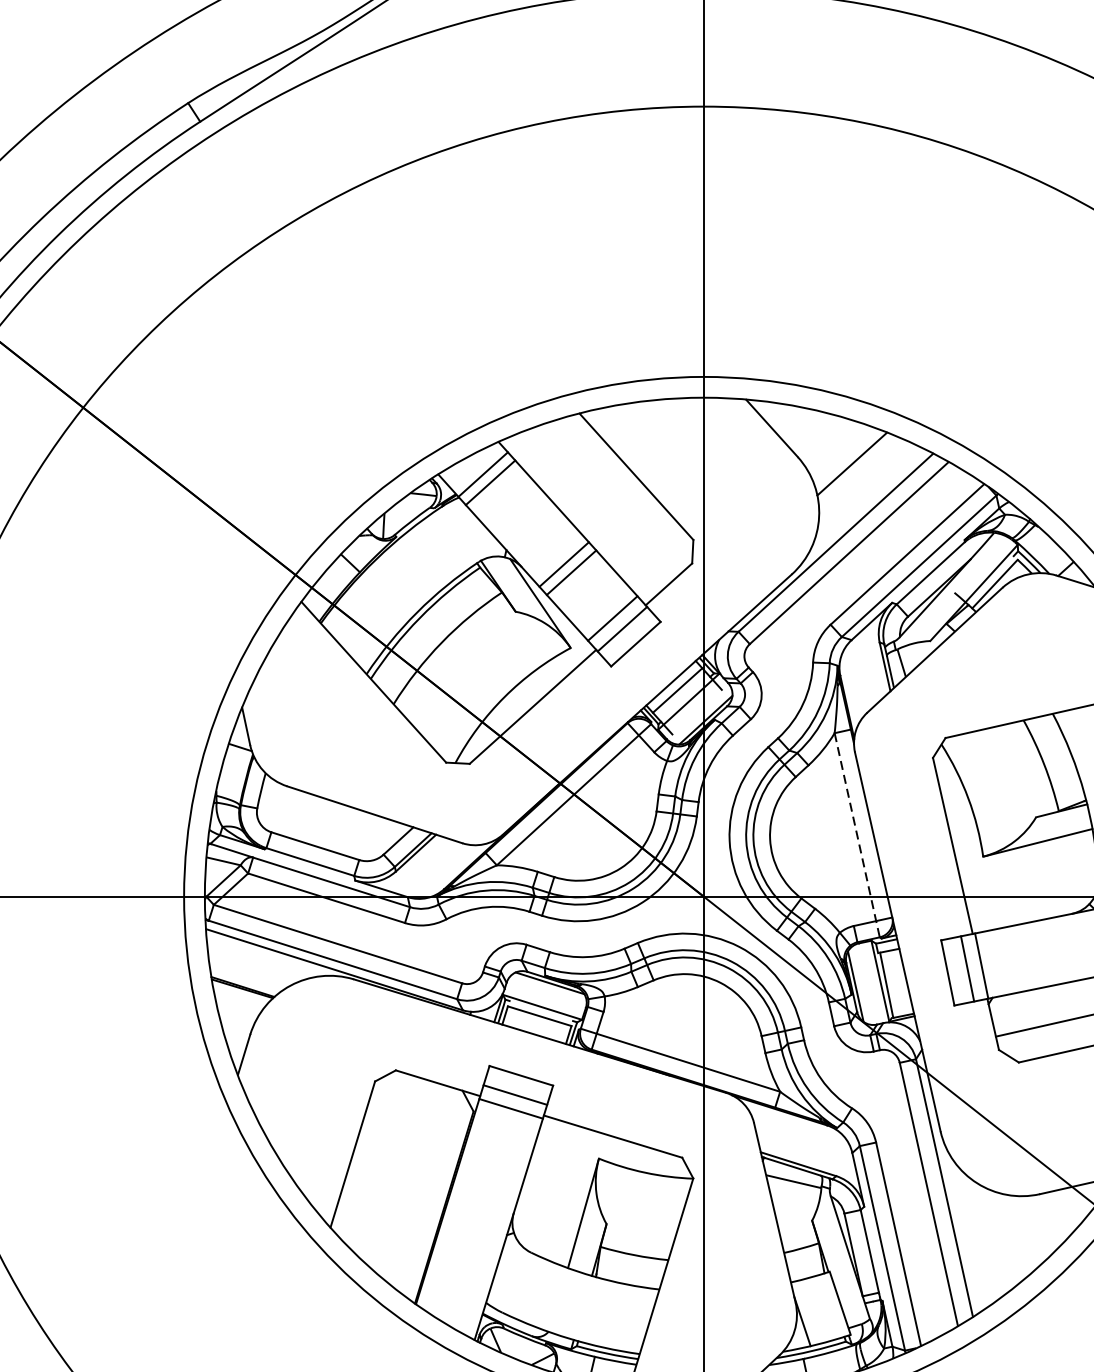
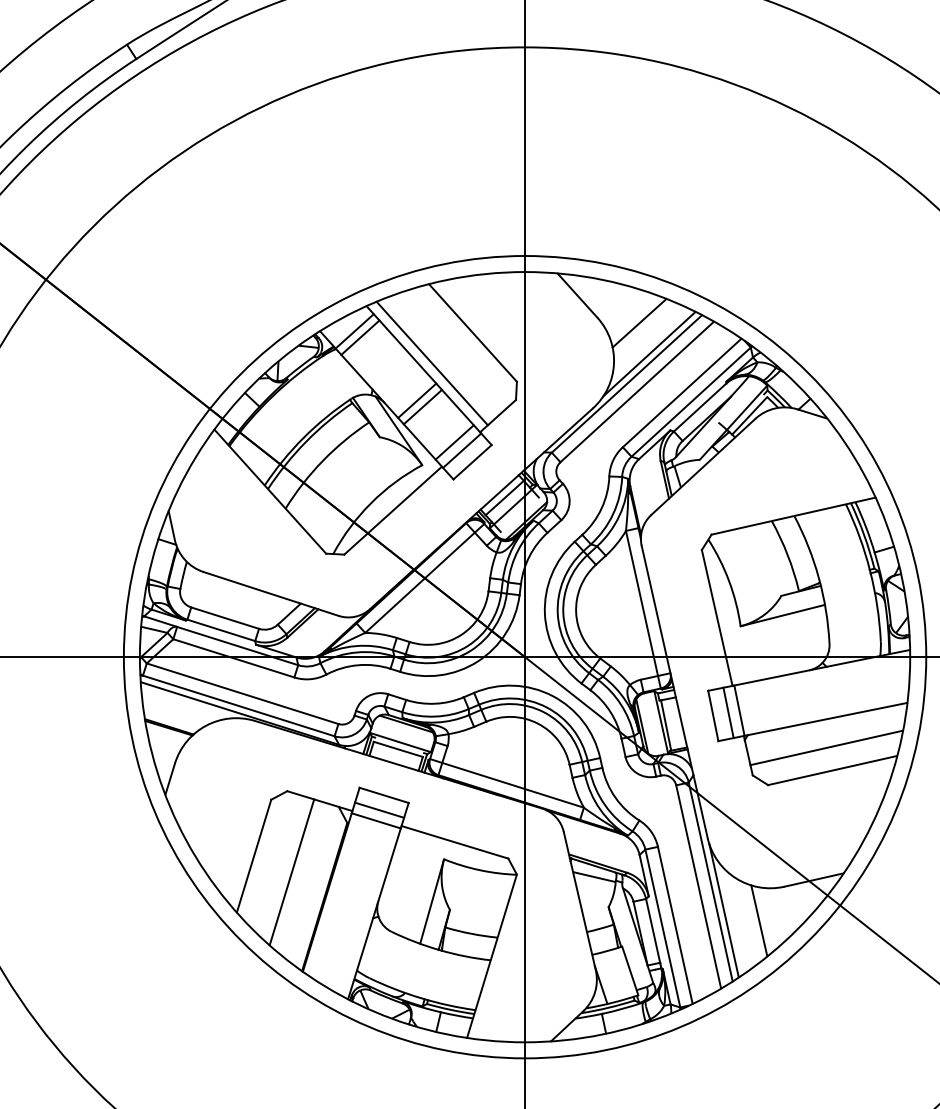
line: (865, 503) -> (649, 353), added
line: (582, 516) -> (431, 363), added
line: (857, 834) -> (643, 609), dashed -> solid
line: (401, 1175) -> (291, 872), added
line: (961, 1224) -> (723, 910), added
line: (1007, 1237) -> (759, 920), added

